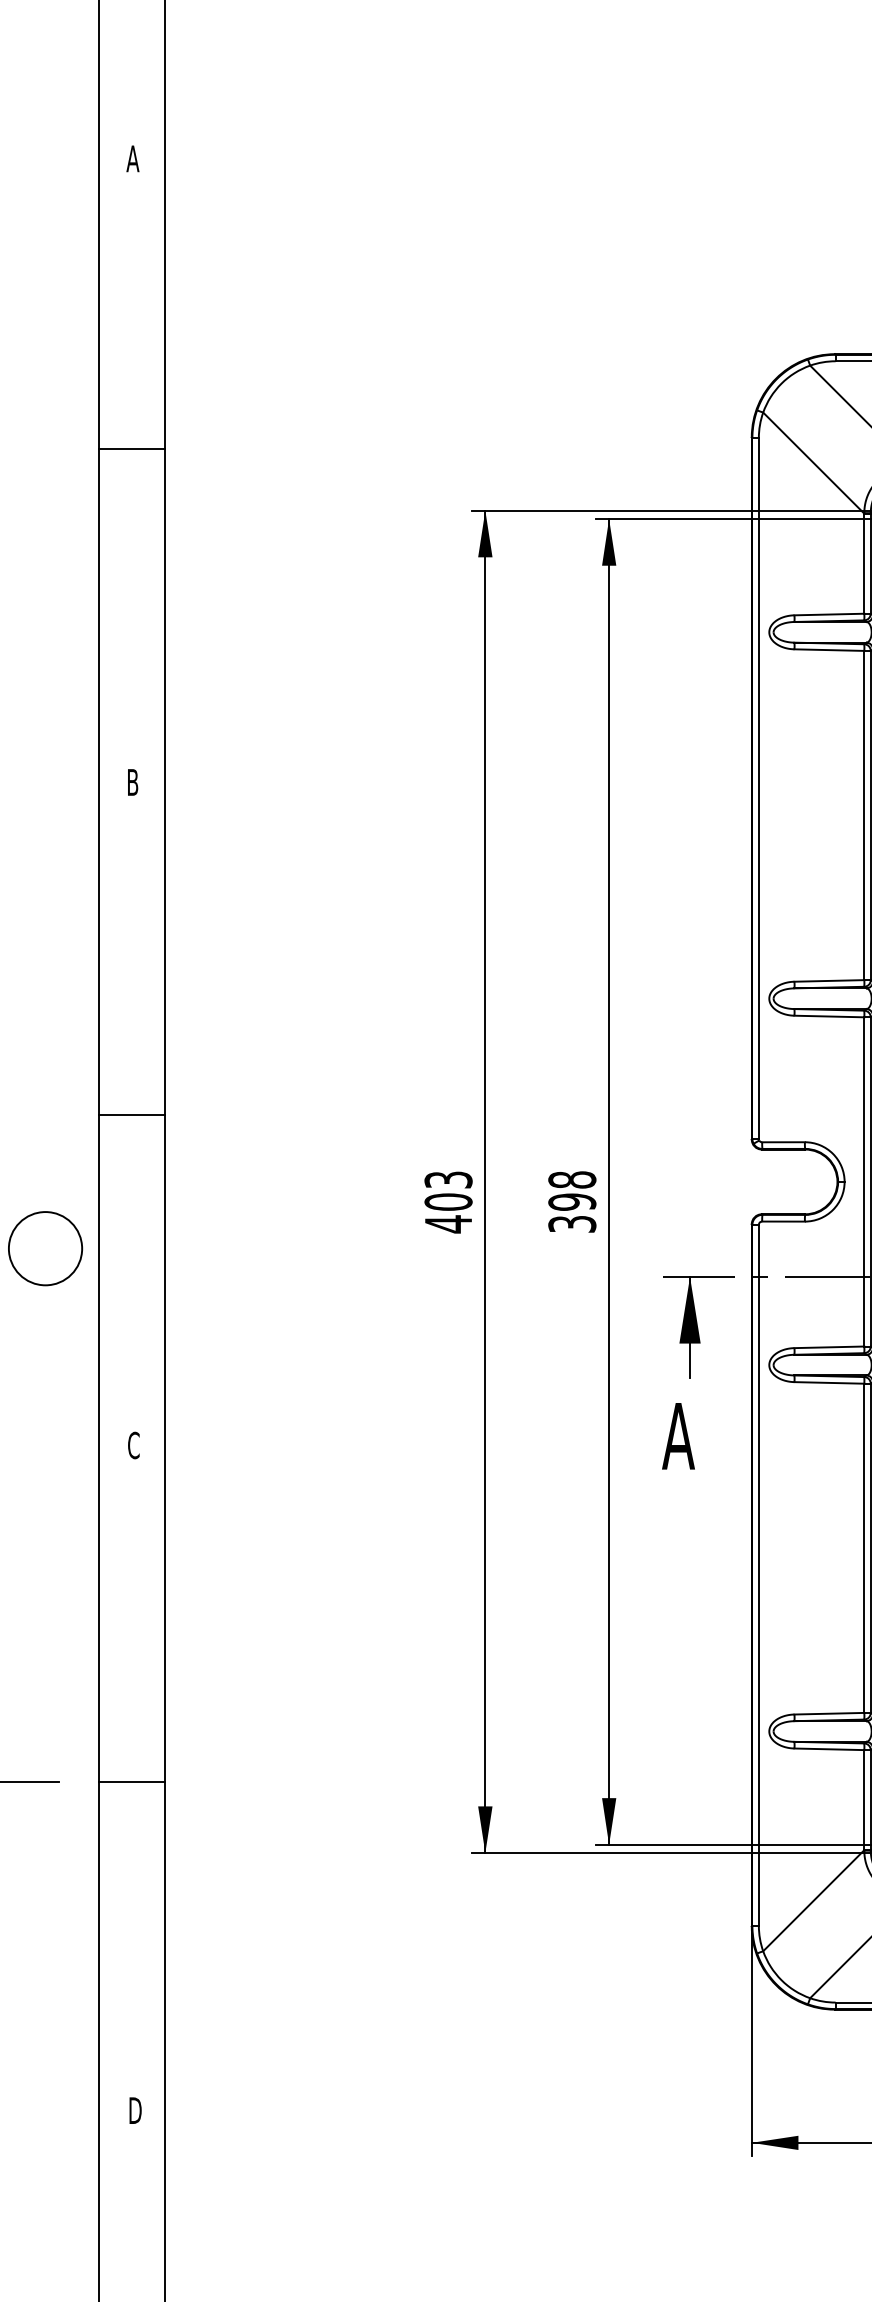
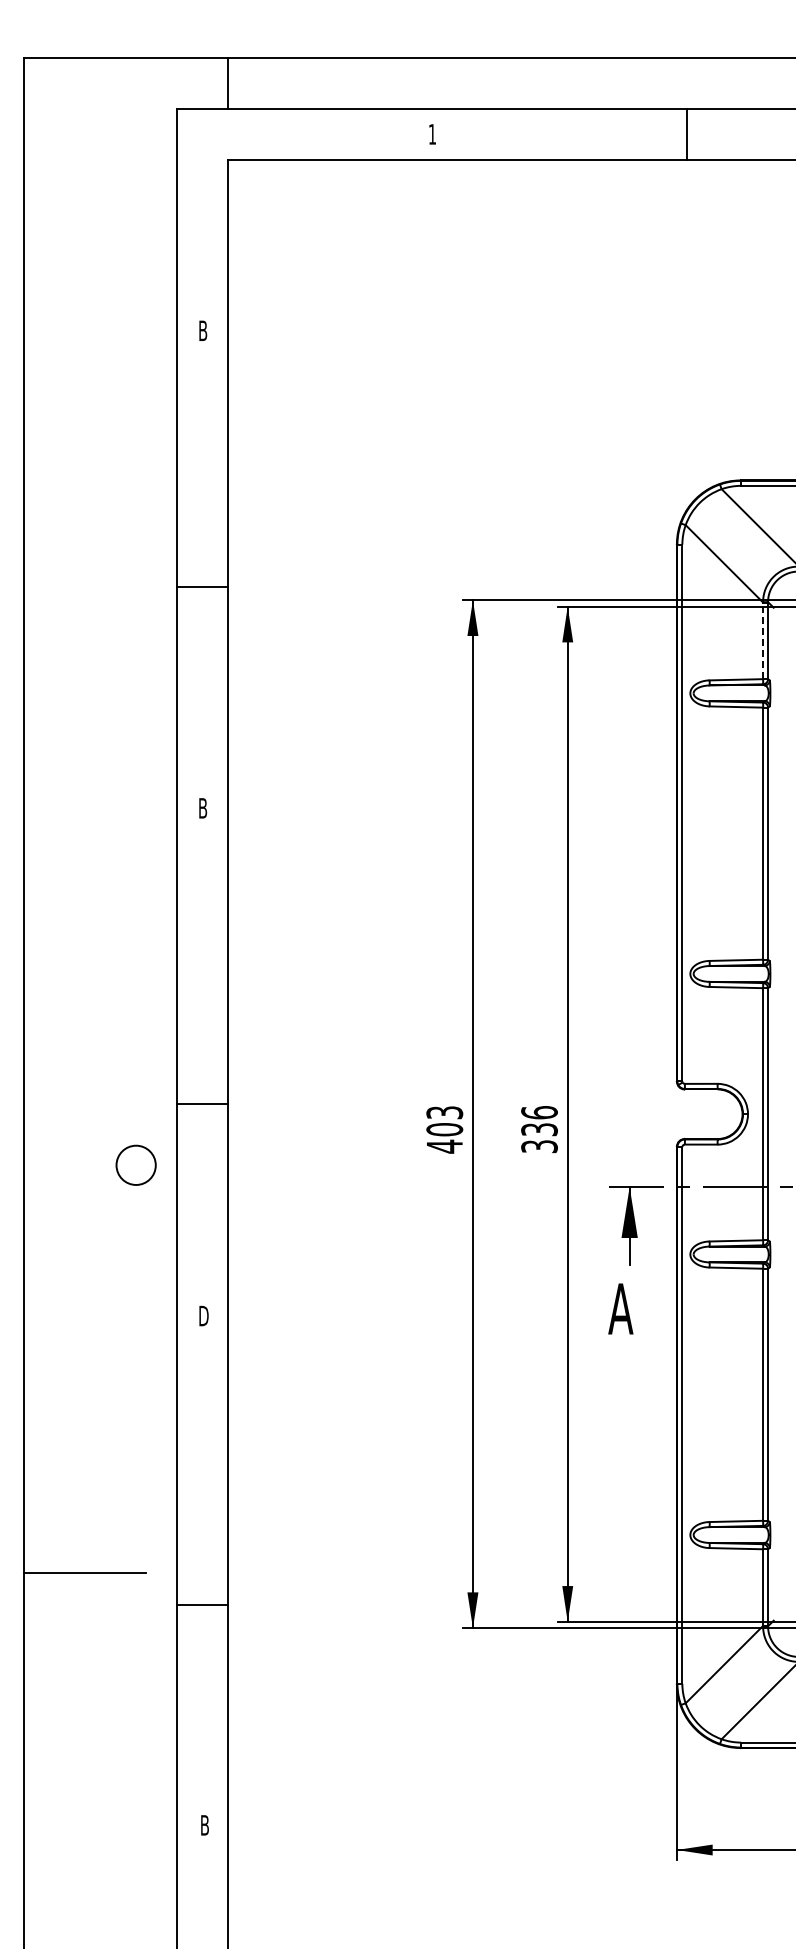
text: (132, 158) -> (202, 330), A -> B
line: (130, 449) -> (201, 587), moved
line: (864, 563) -> (763, 640), solid -> dashed
line: (130, 1115) -> (201, 1104), moved
text: (572, 1191) -> (539, 1121), 398 -> 336
circle: (45, 1248) -> (136, 1165), size x0.7
text: (133, 1444) -> (203, 1315), C -> D
line: (130, 1781) -> (201, 1605), moved
text: (134, 2110) -> (204, 1825), D -> B

